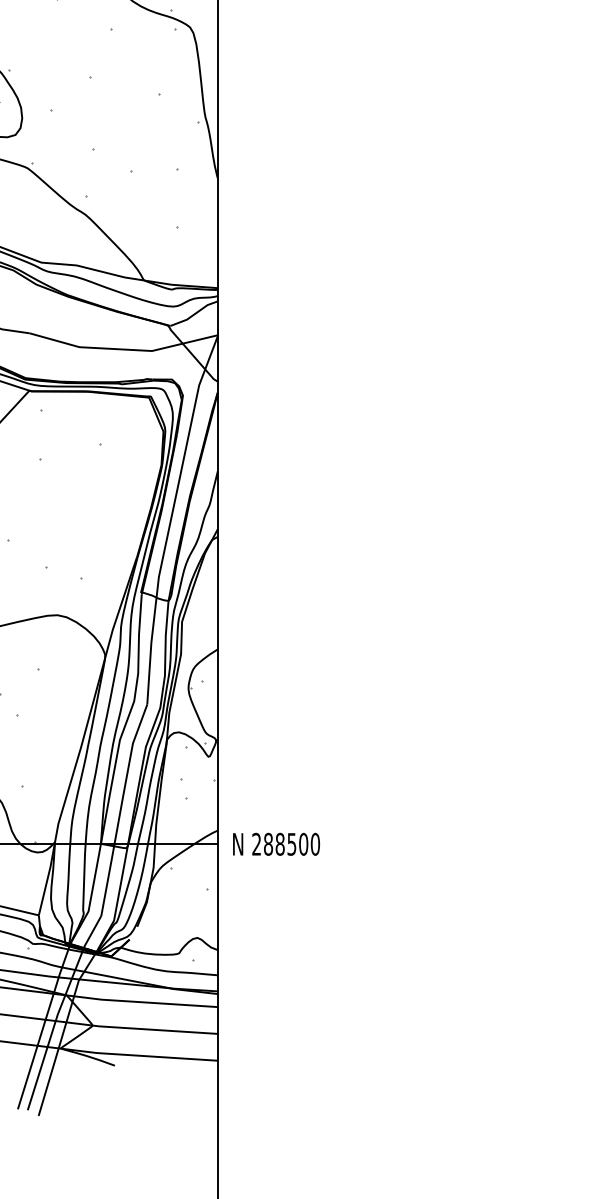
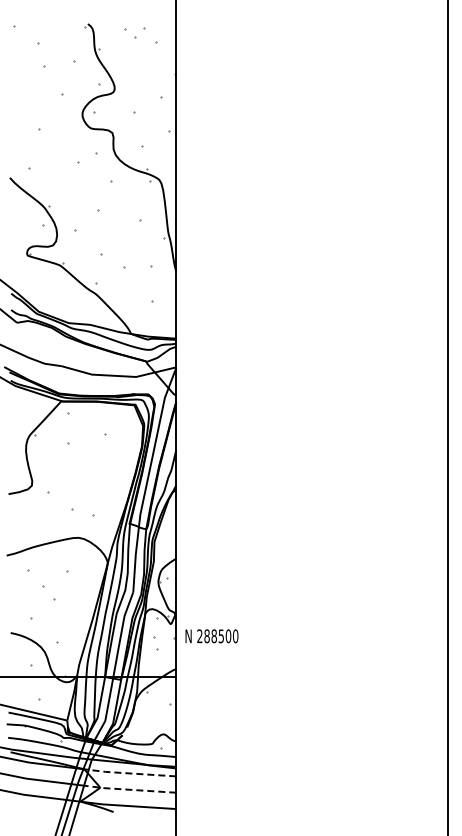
text: (275, 844) -> (211, 636), moved
line: (144, 1002) -> (131, 773), solid -> dashed
line: (139, 1028) -> (128, 789), solid -> dashed

